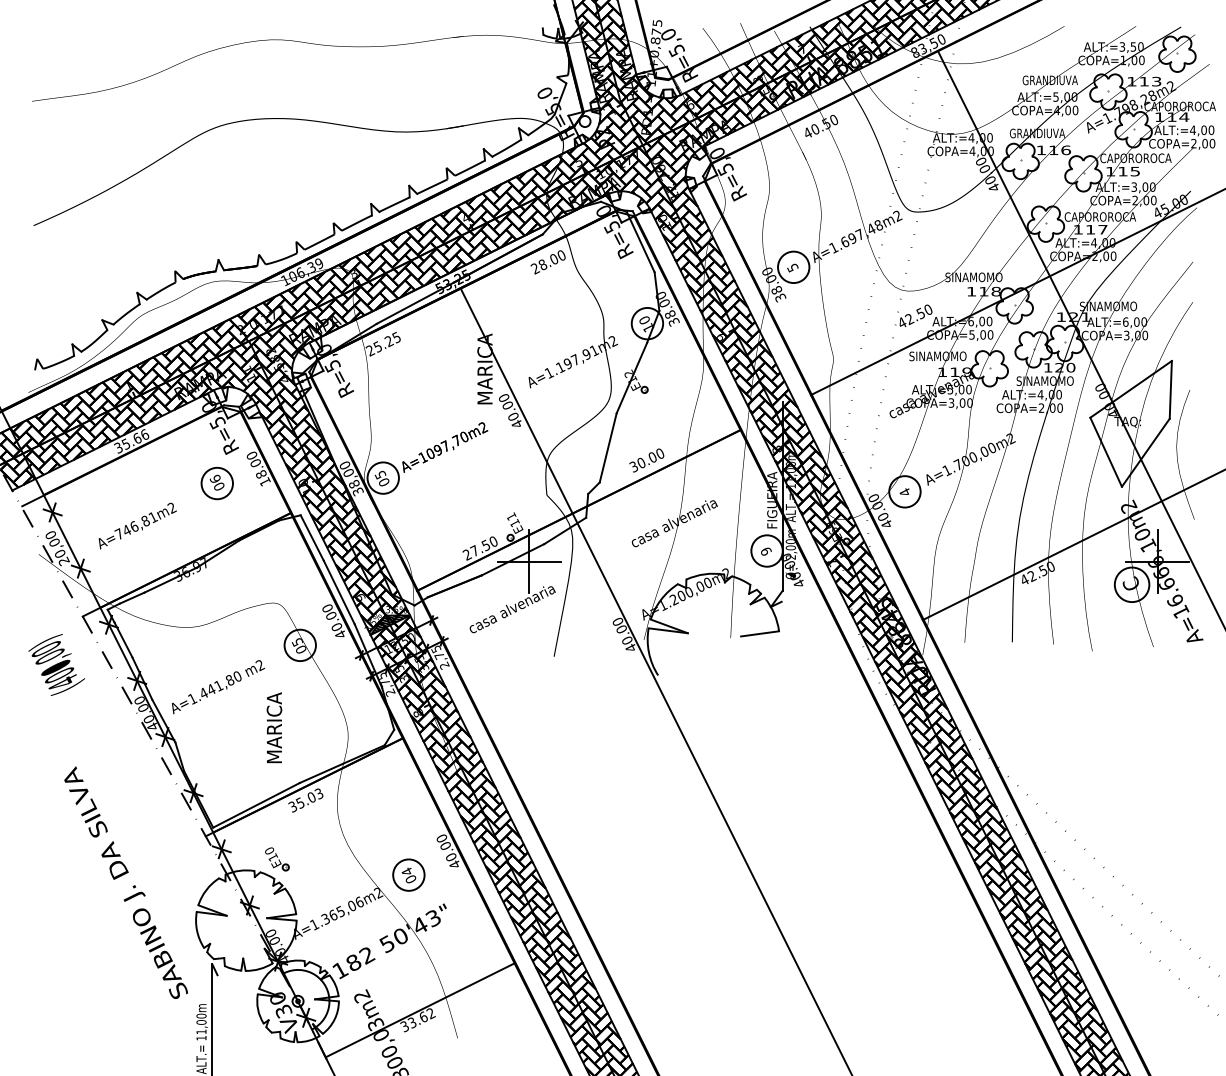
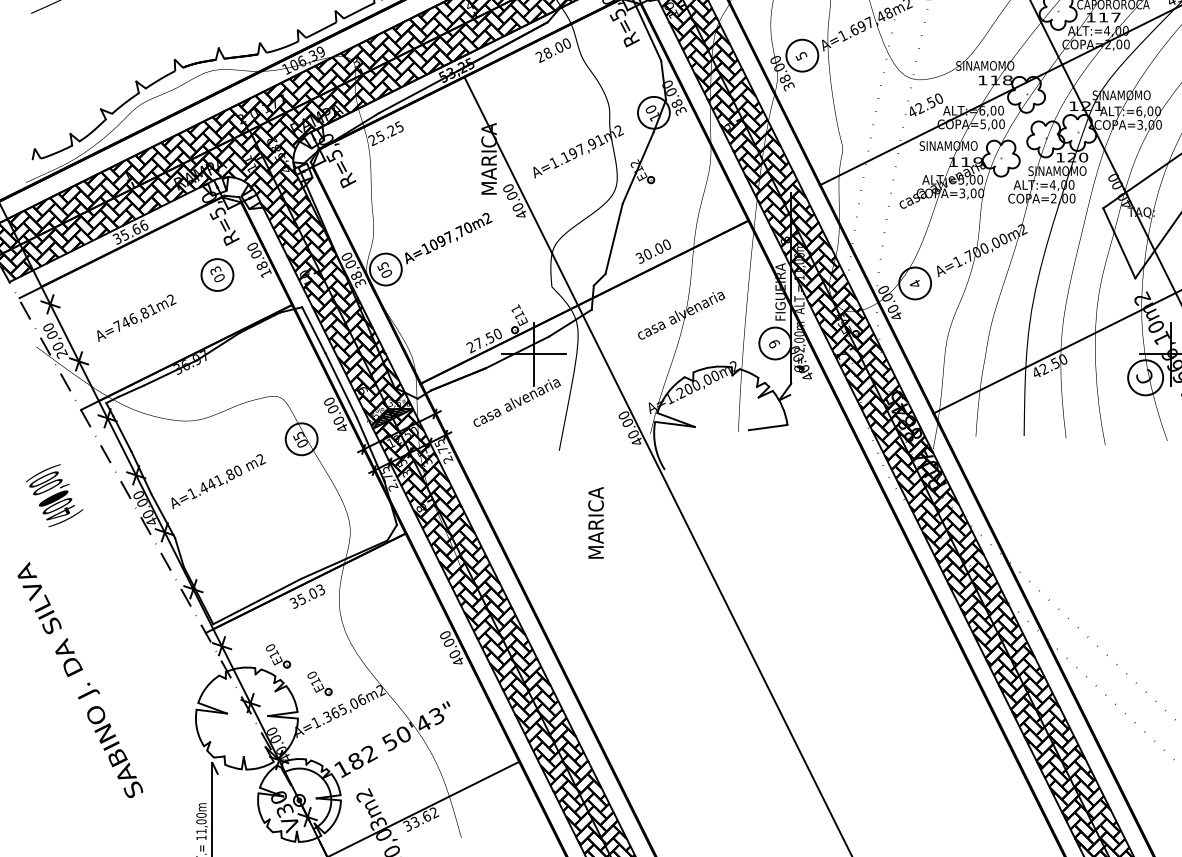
text: (215, 478) -> (215, 269), 06 -> 03
text: (56, 664) -> (54, 495), moved
text: (274, 727) -> (596, 522), moved
part: (408, 874) -> (411, 671), removed
text: (125, 882) -> (79, 679), moved
part: (318, 886) -> (320, 683), added

